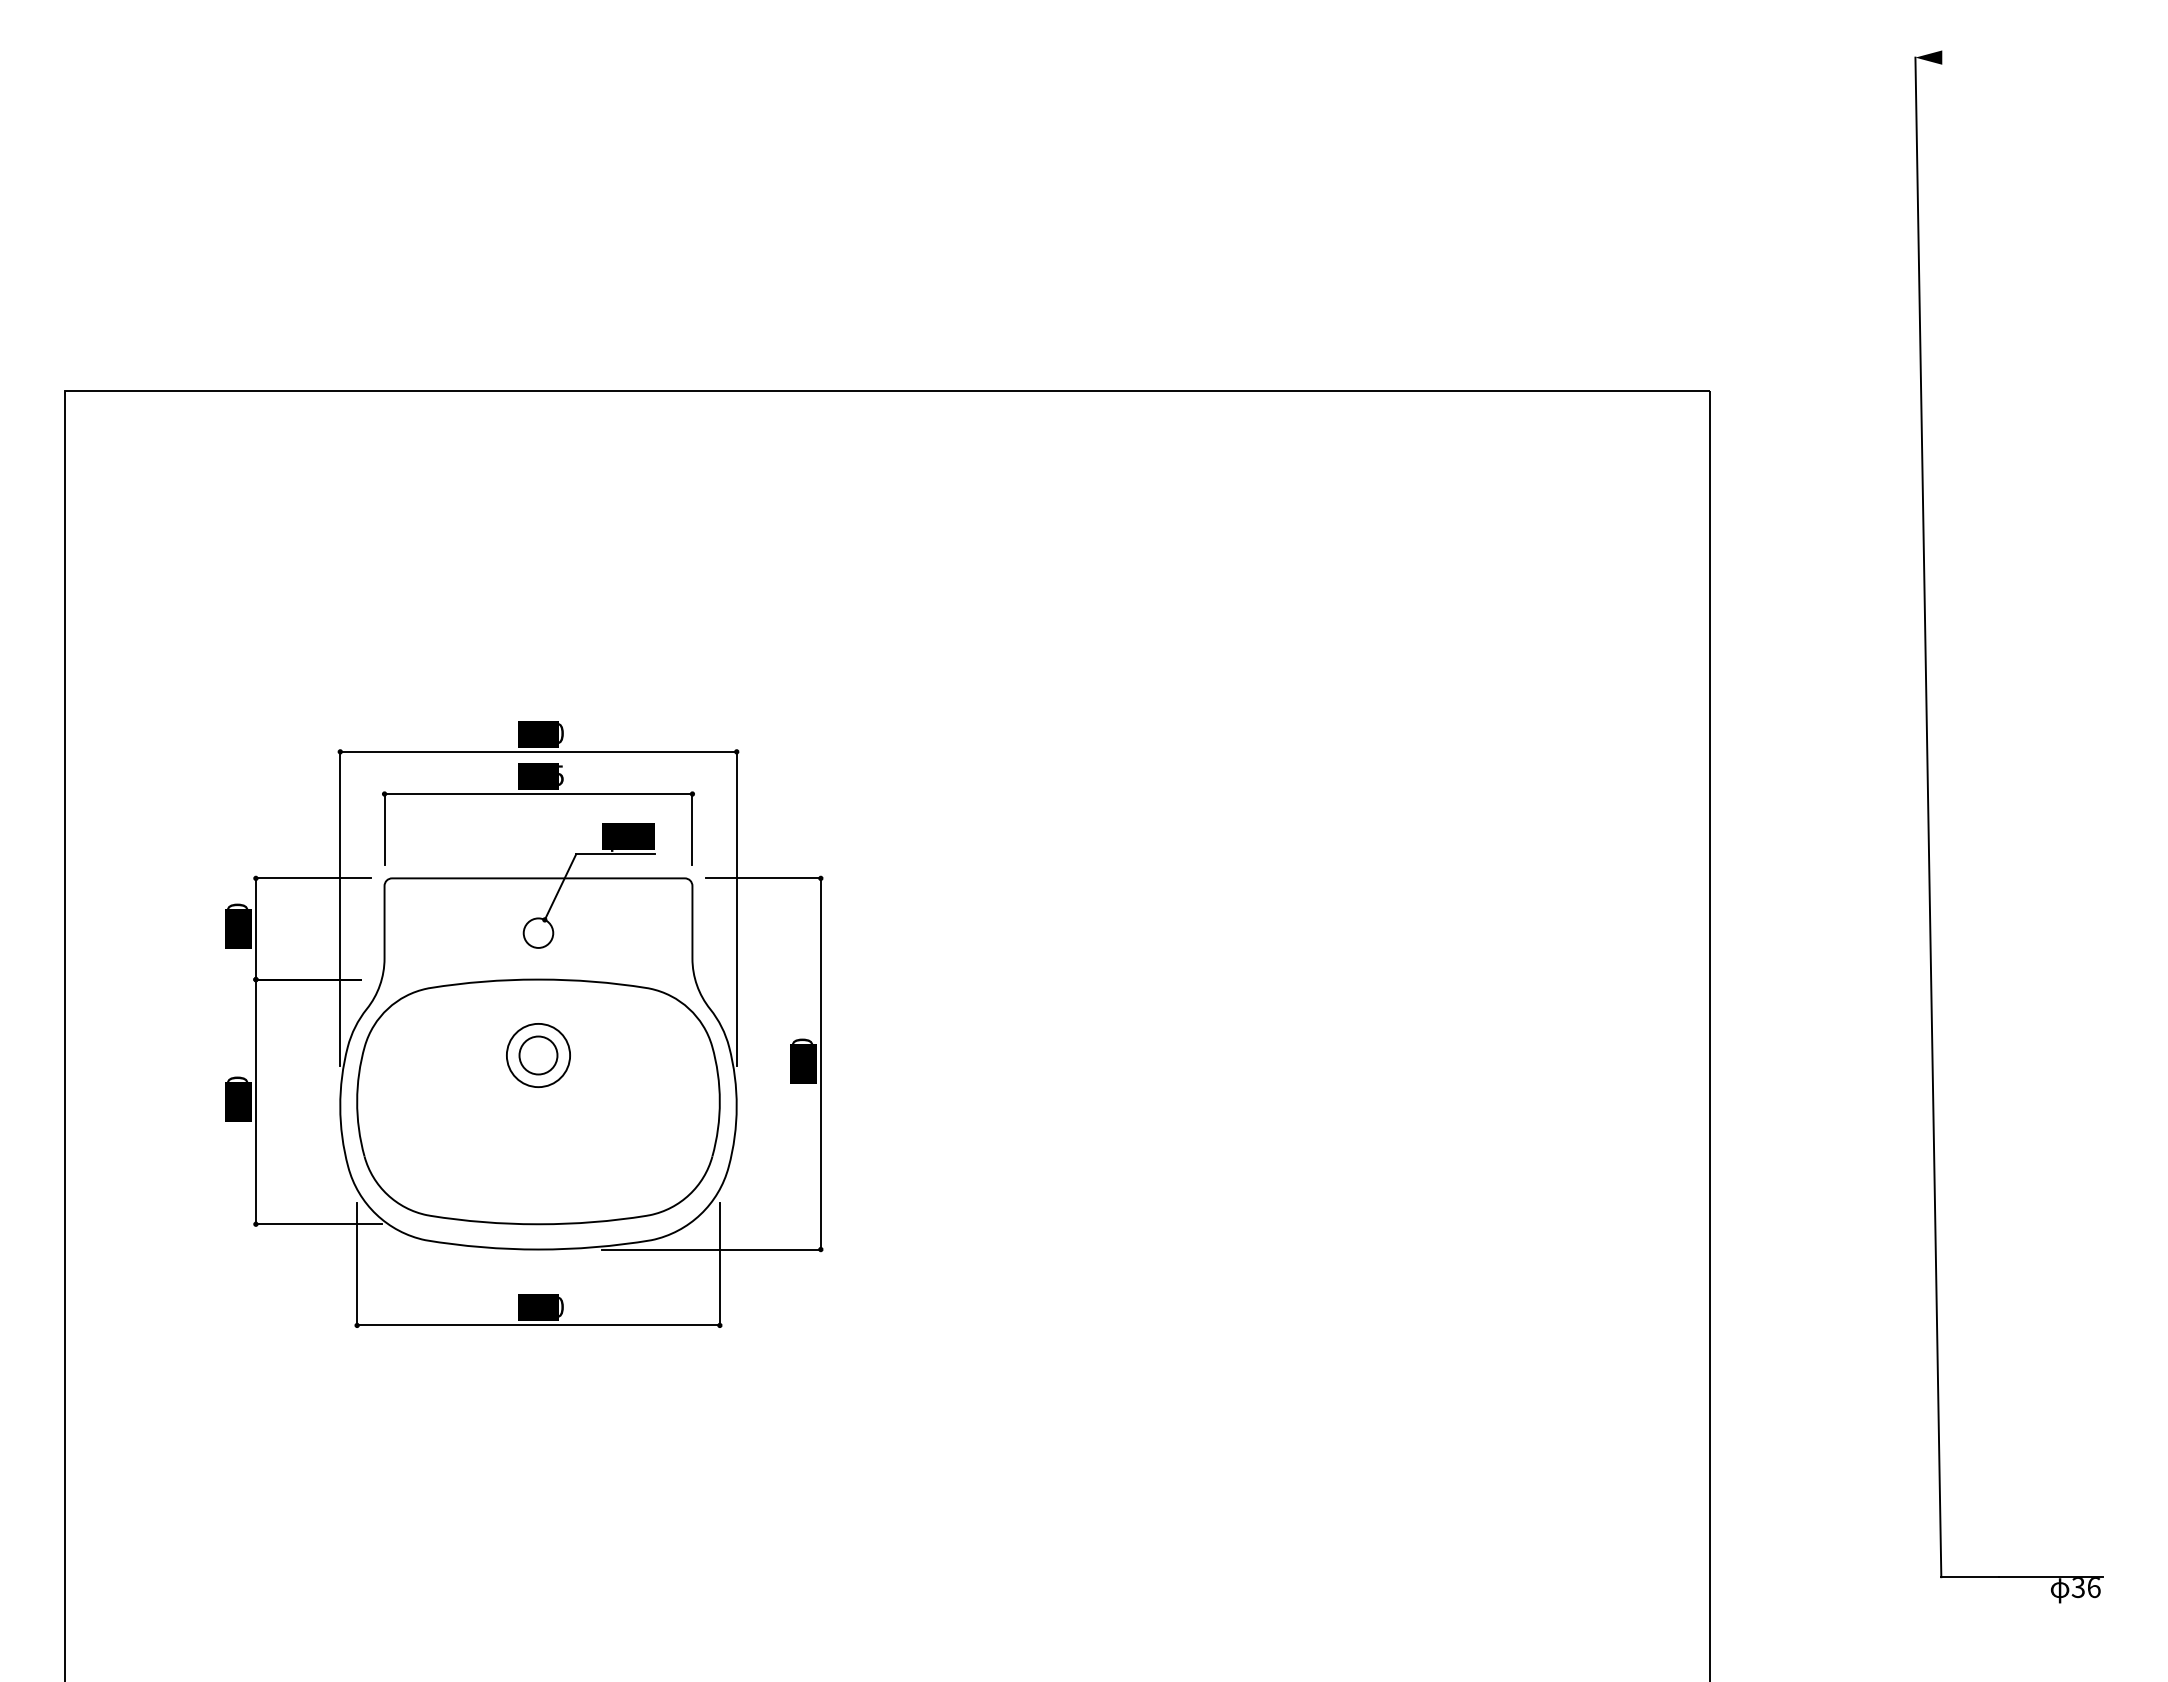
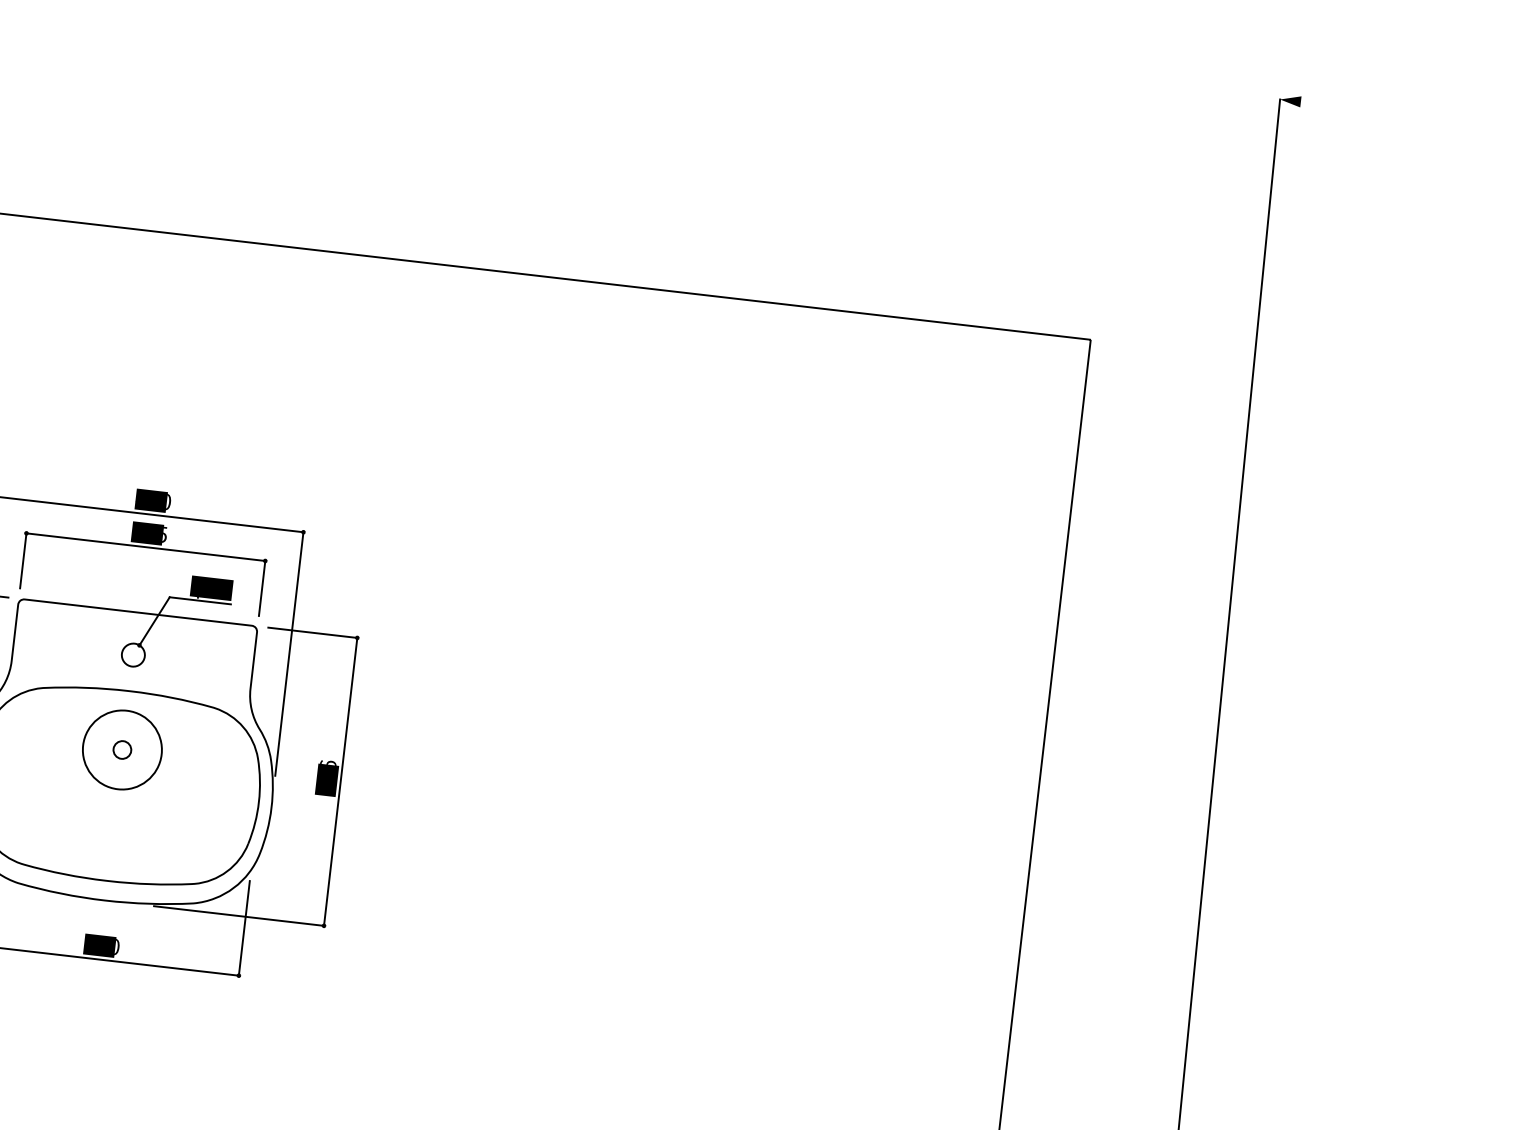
text: (802, 1040) -> (328, 762), 440 -> 656
circle: (538, 1055) -> (122, 750), size x0.6
circle: (538, 1055) -> (122, 750), size x1.6

